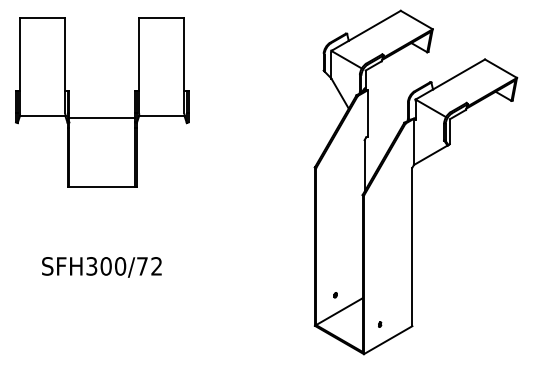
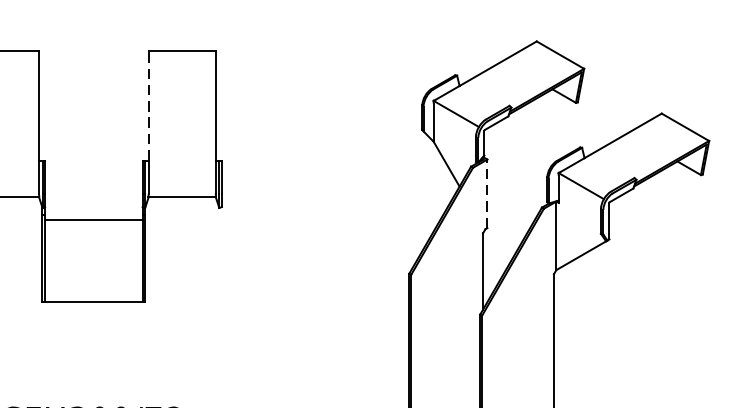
line: (139, 54) -> (149, 106), solid -> dashed
line: (367, 113) -> (487, 193), solid -> dashed
line: (102, 118) -> (94, 220), moved

